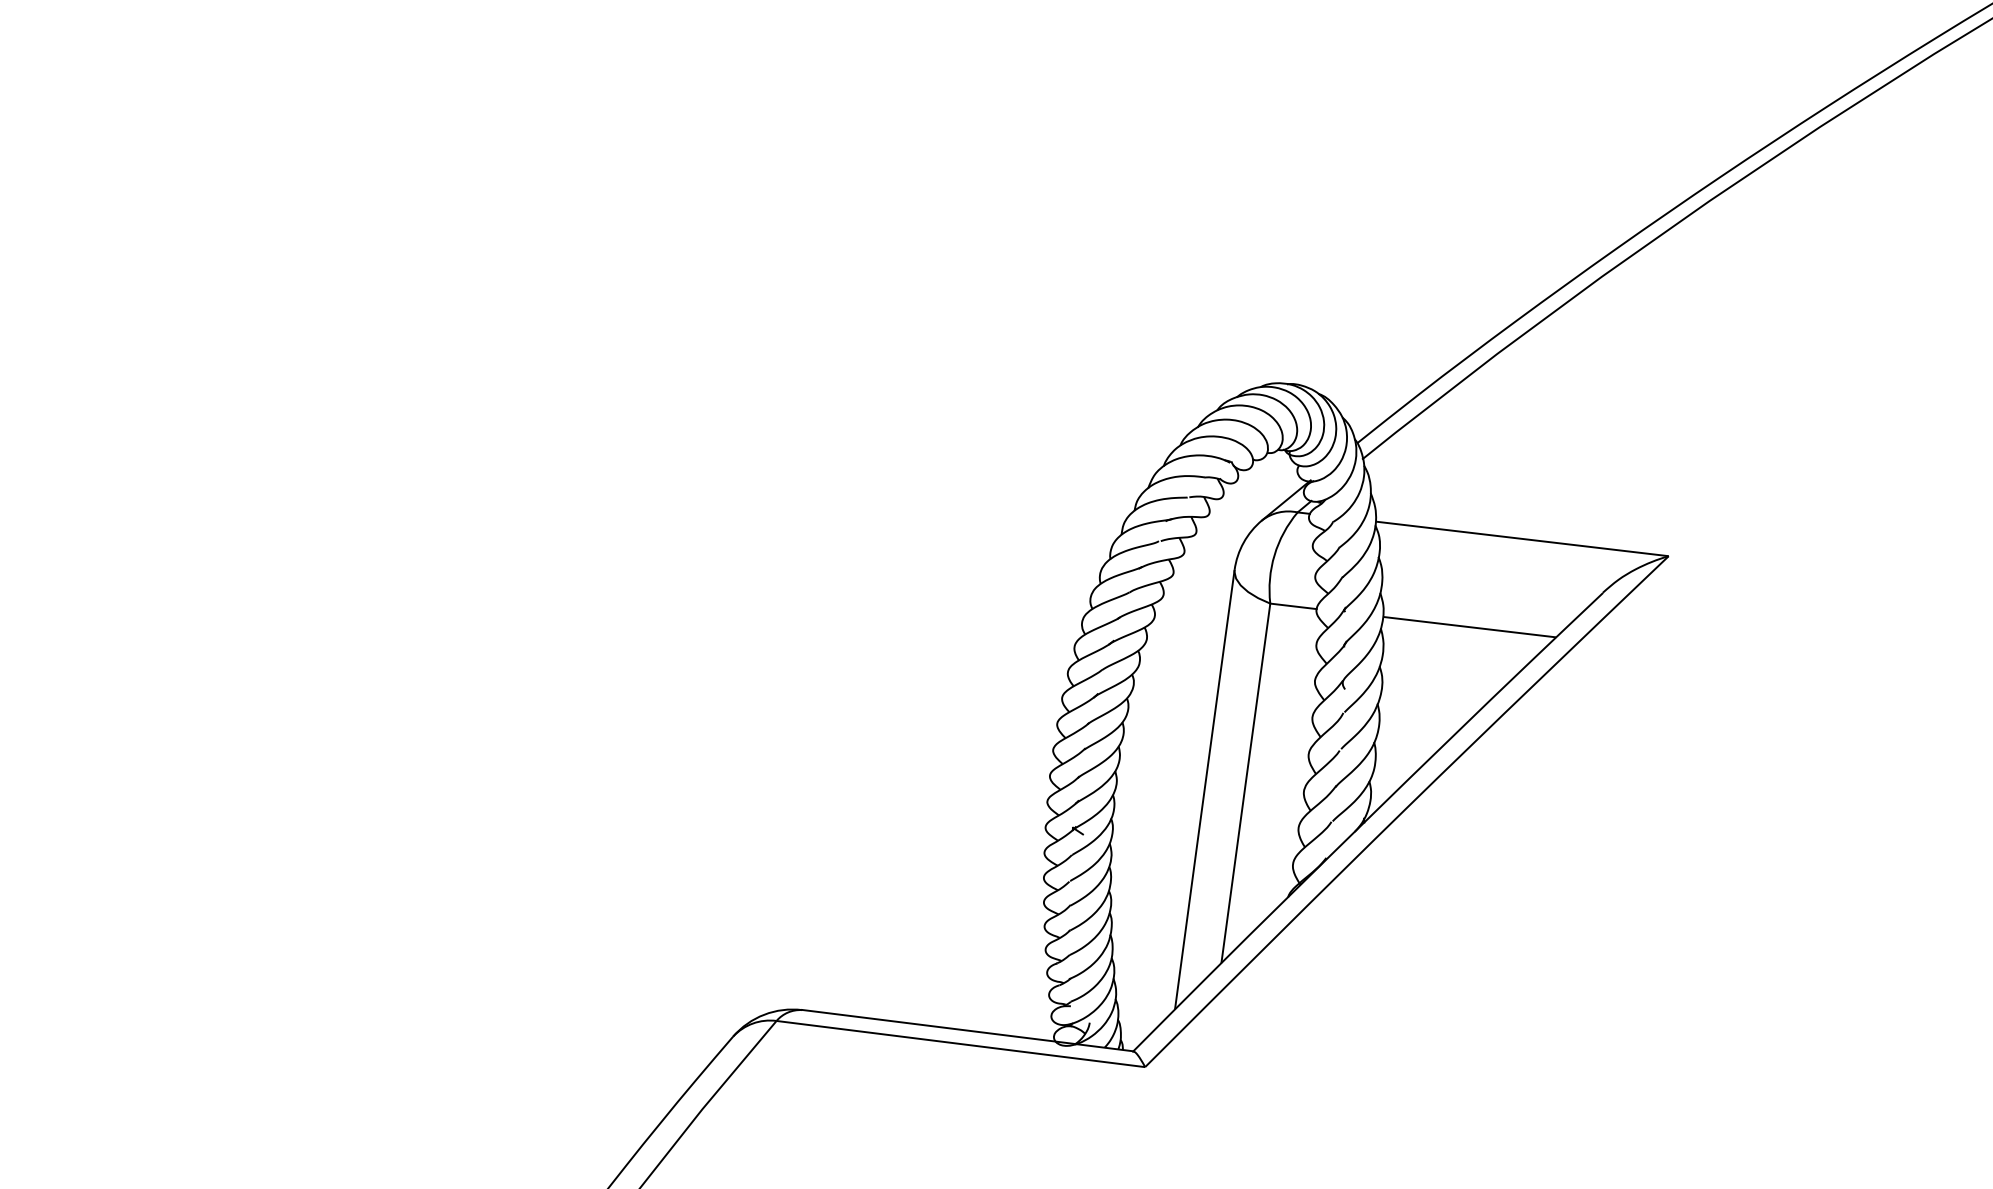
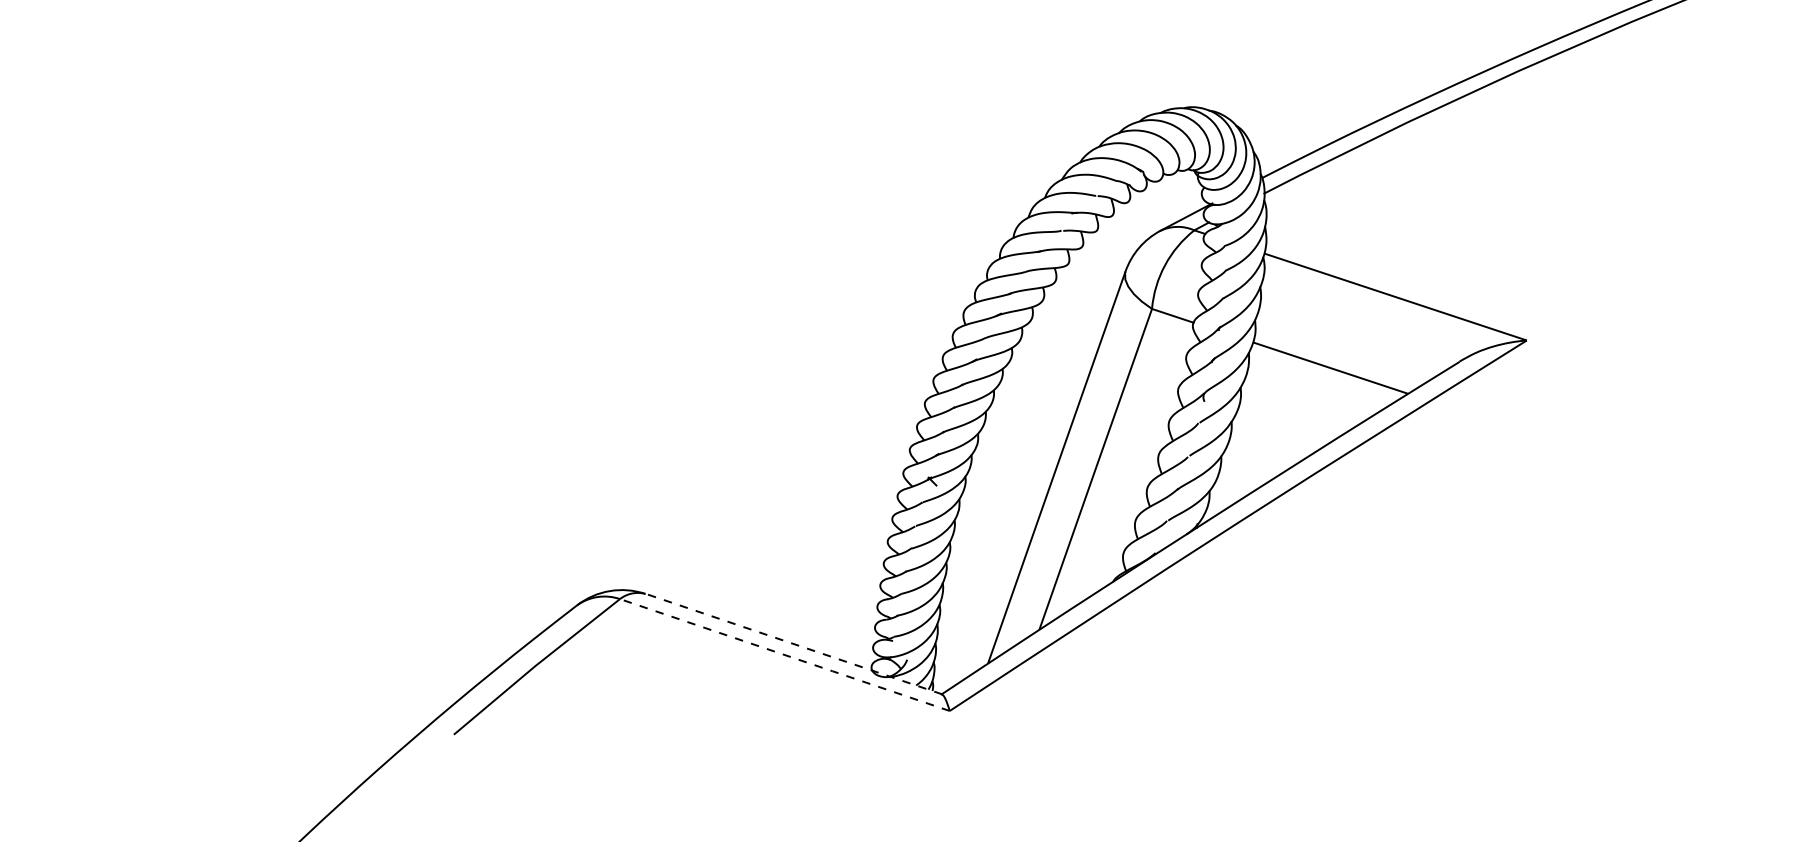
line: (967, 1030) -> (793, 643), solid -> dashed
line: (960, 1044) -> (784, 655), solid -> dashed

